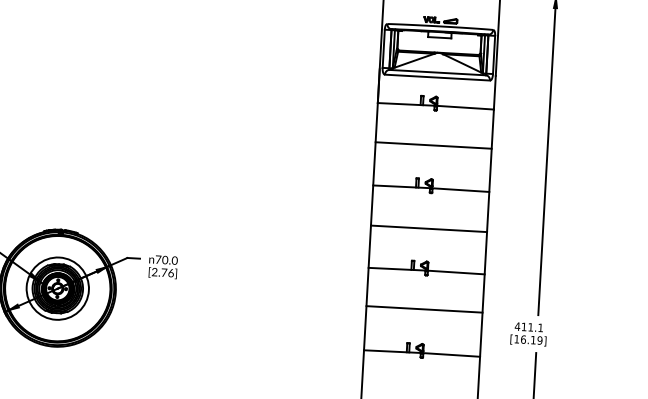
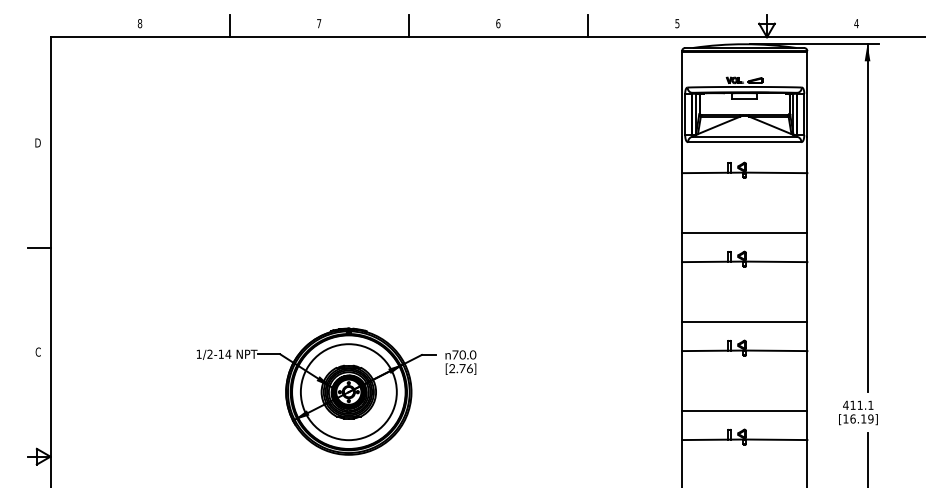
line: (433, 145) -> (744, 233), moved
line: (428, 228) -> (744, 322), moved
circle: (57, 288) -> (348, 392), size x1.43
line: (424, 309) -> (744, 411), moved

